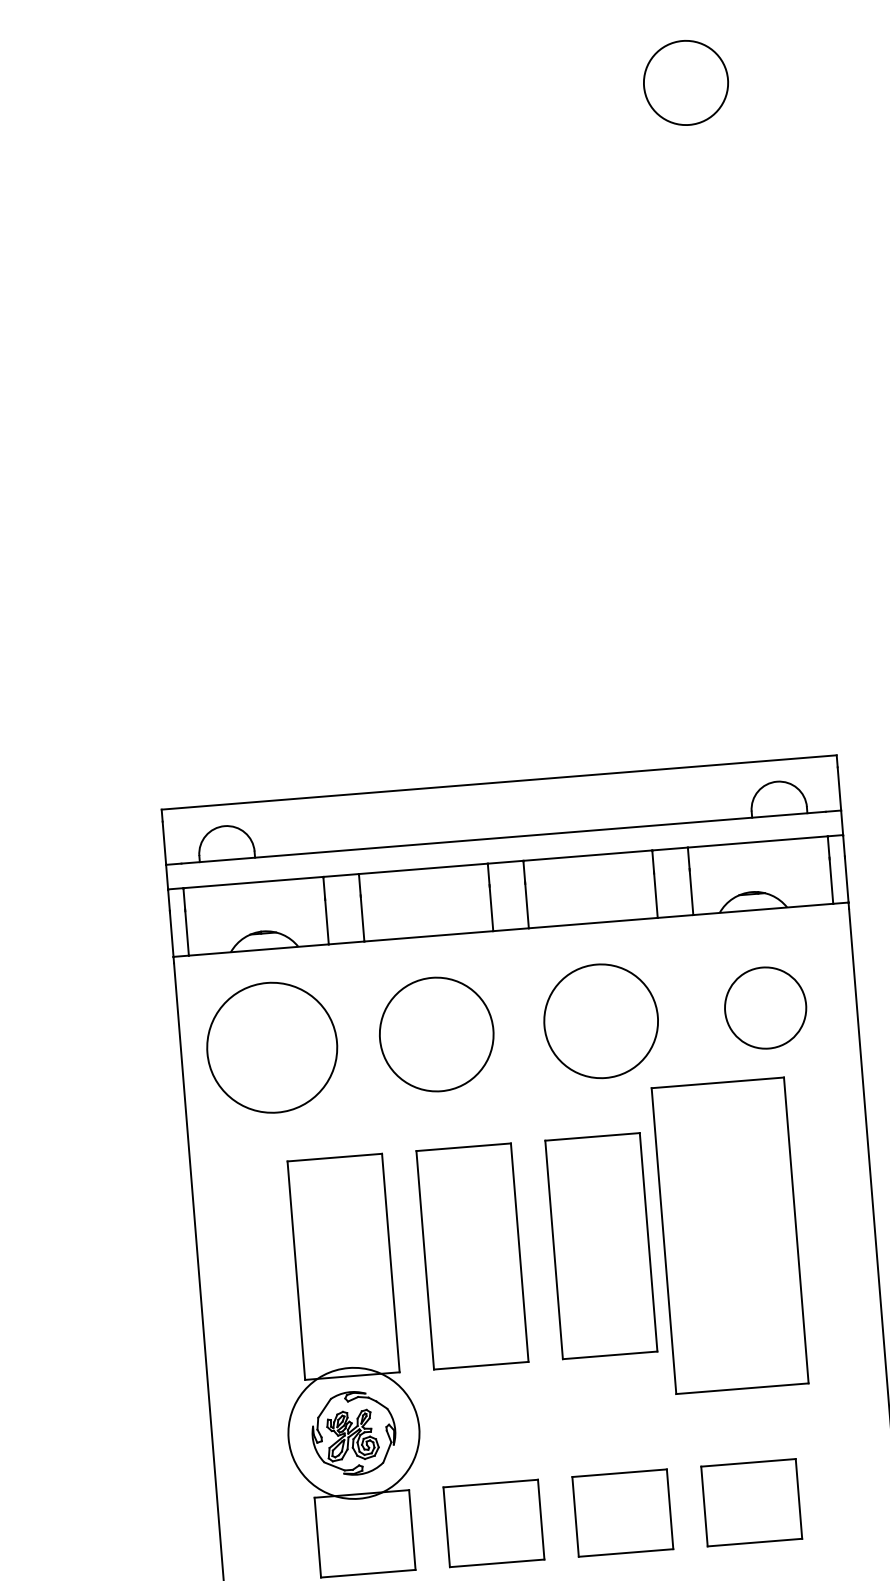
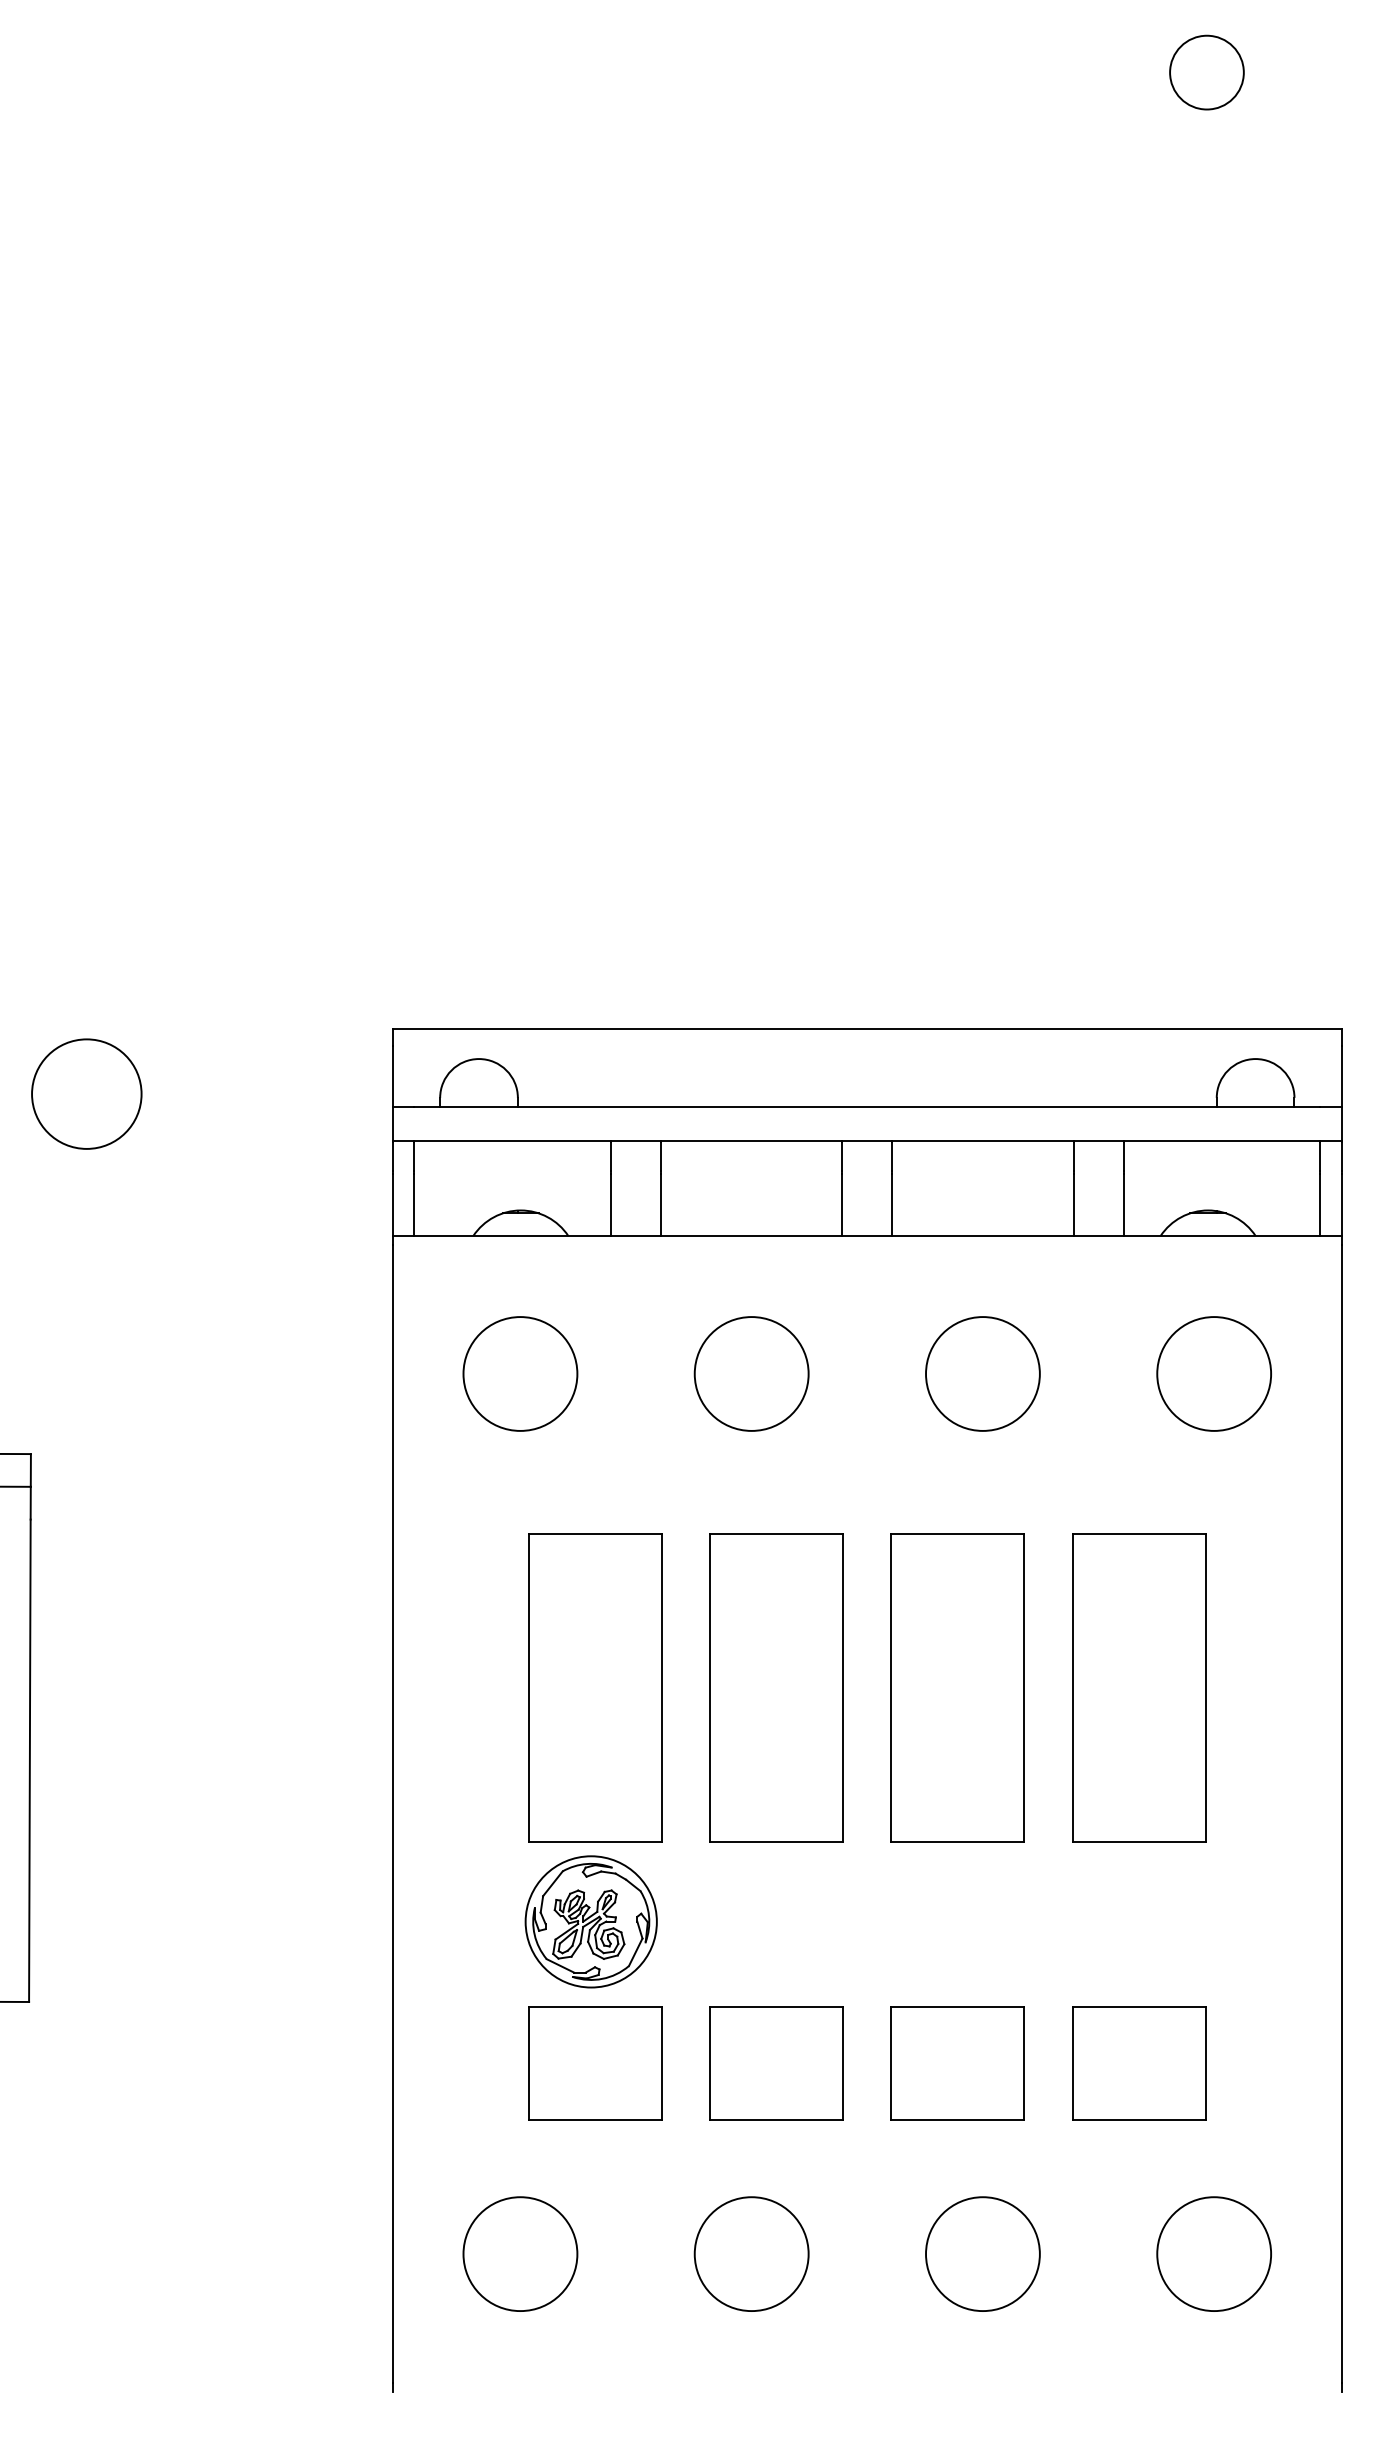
circle: (685, 82) -> (1206, 72), size x0.62
circle: (600, 1020) -> (982, 1373), size x0.71
circle: (436, 1034) -> (751, 1373), size x0.71
circle: (272, 1047) -> (520, 1373), size x0.62
part: (730, 1235) -> (1139, 1687), size x0.71
circle: (353, 1433) -> (590, 1921), size x0.71

